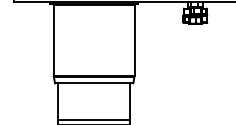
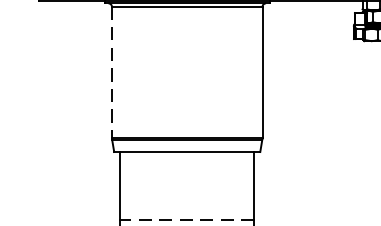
line: (53, 41) -> (111, 74), solid -> dashed
line: (93, 119) -> (186, 219), solid -> dashed

